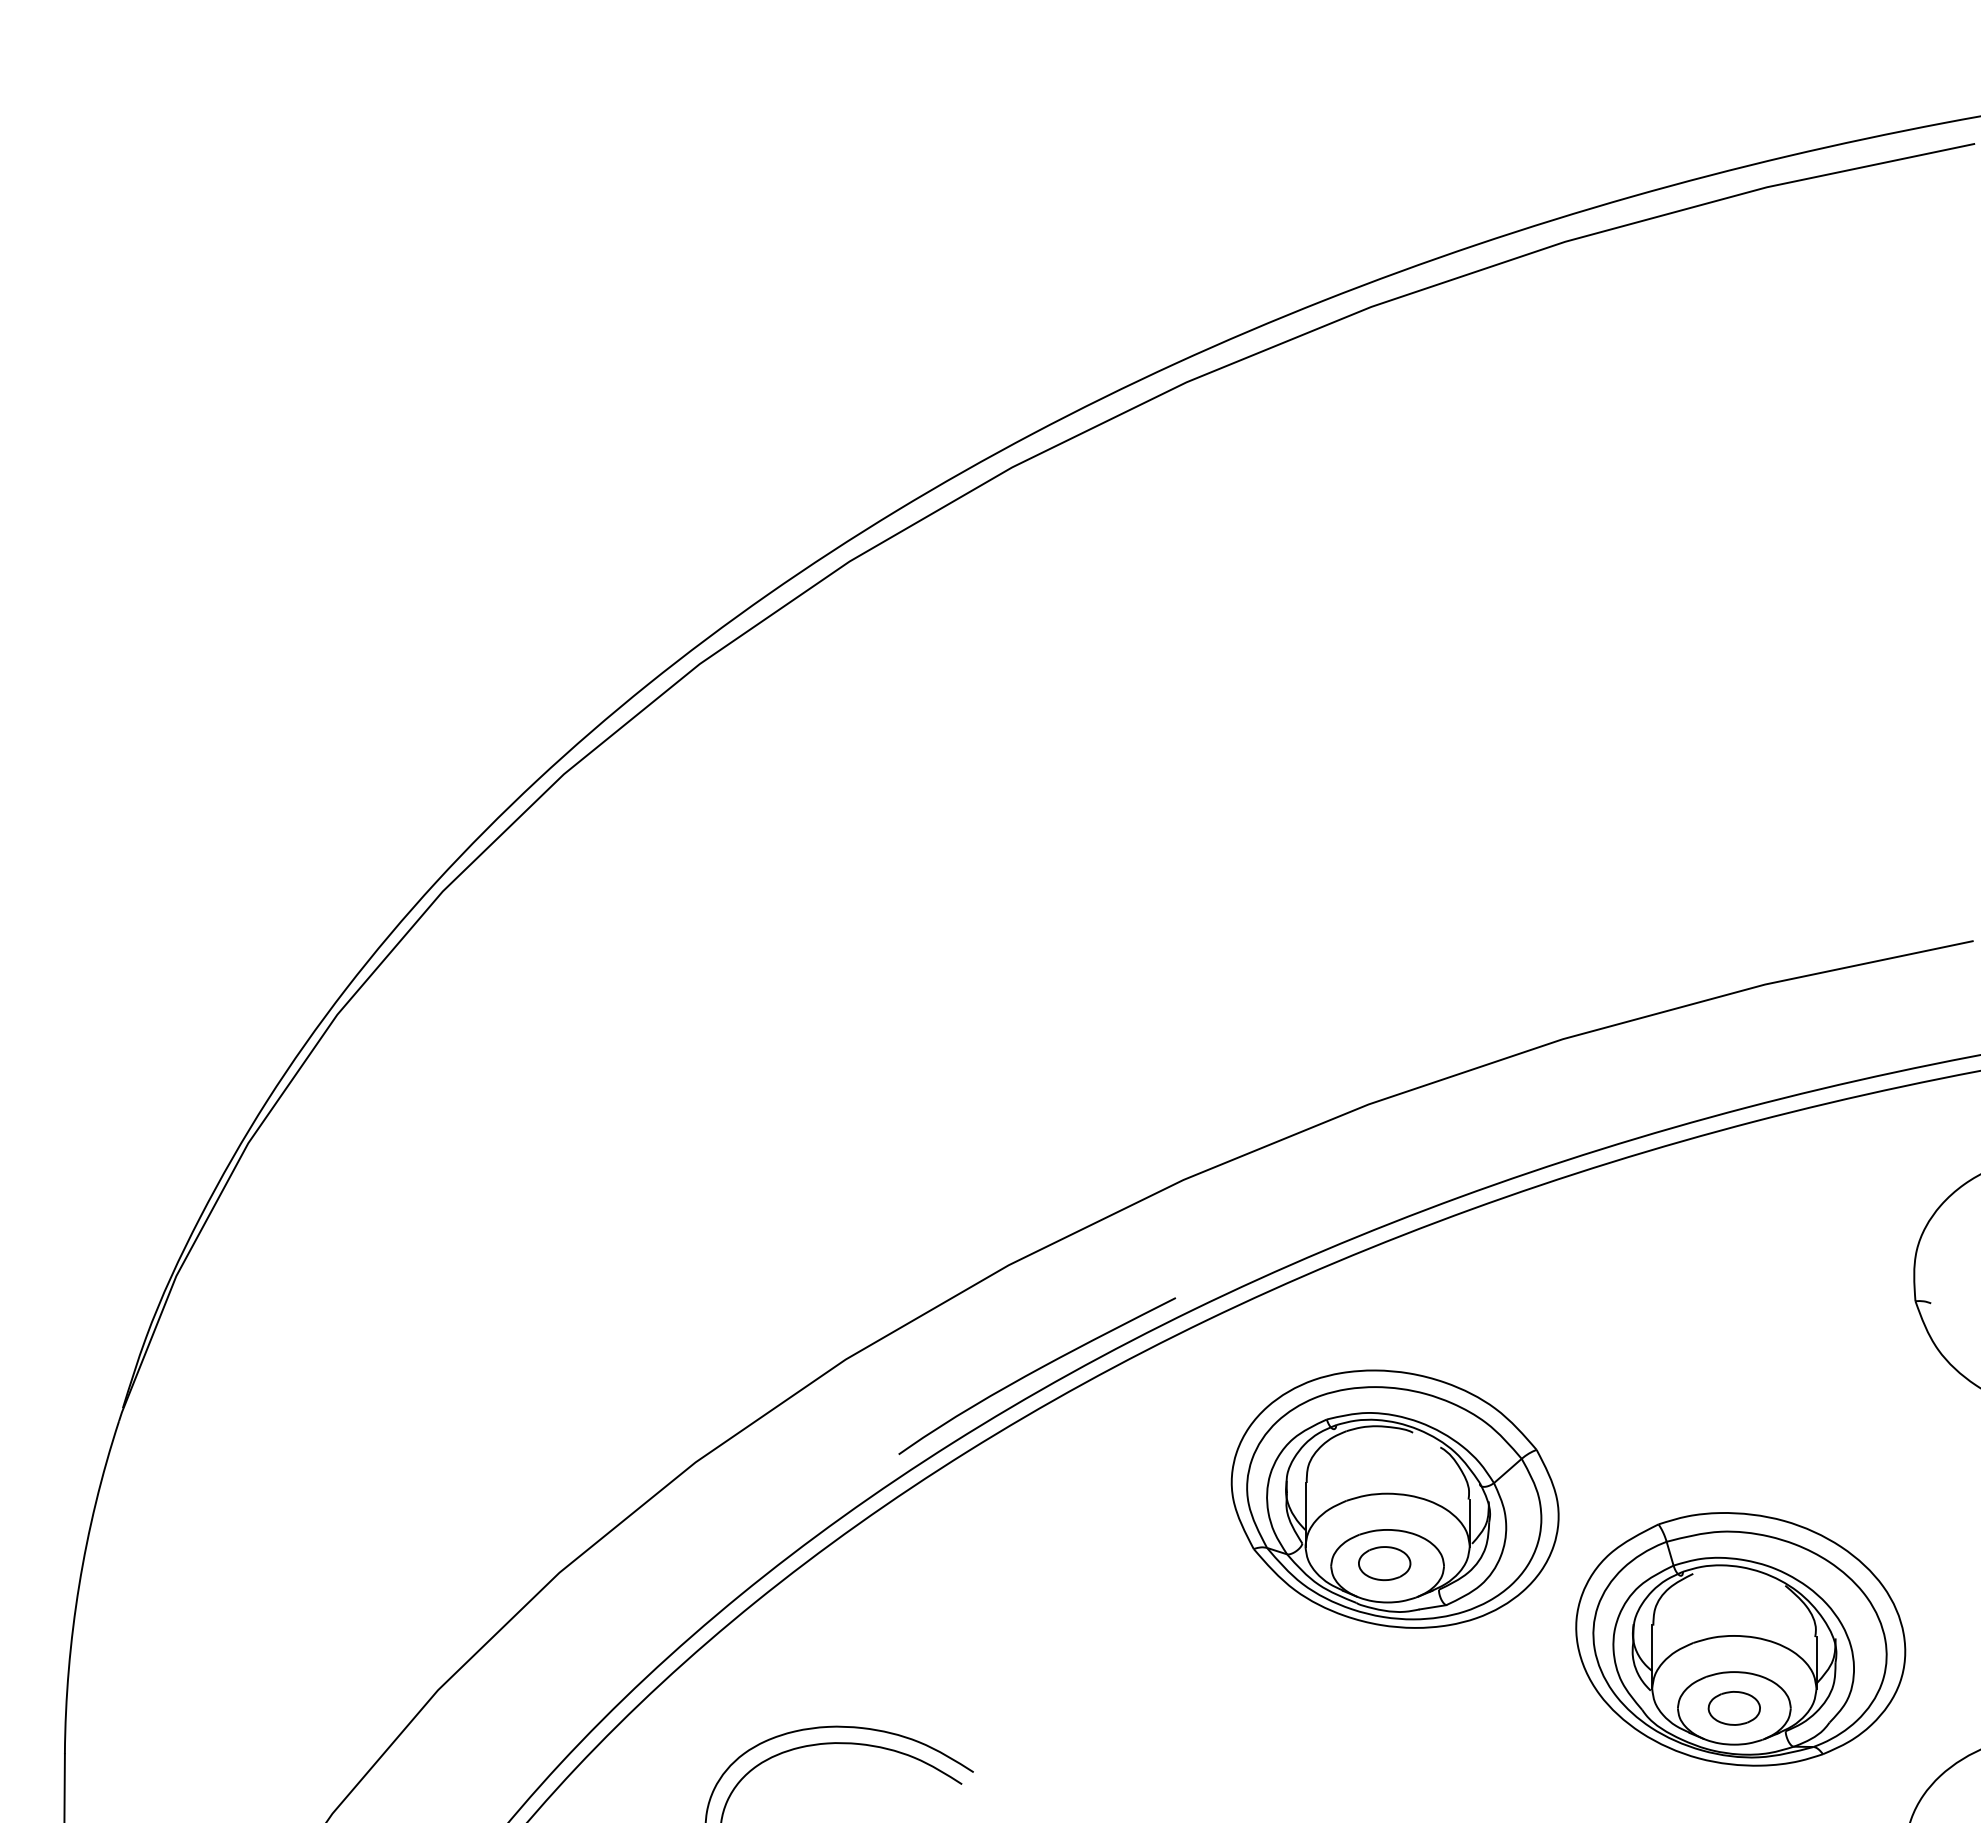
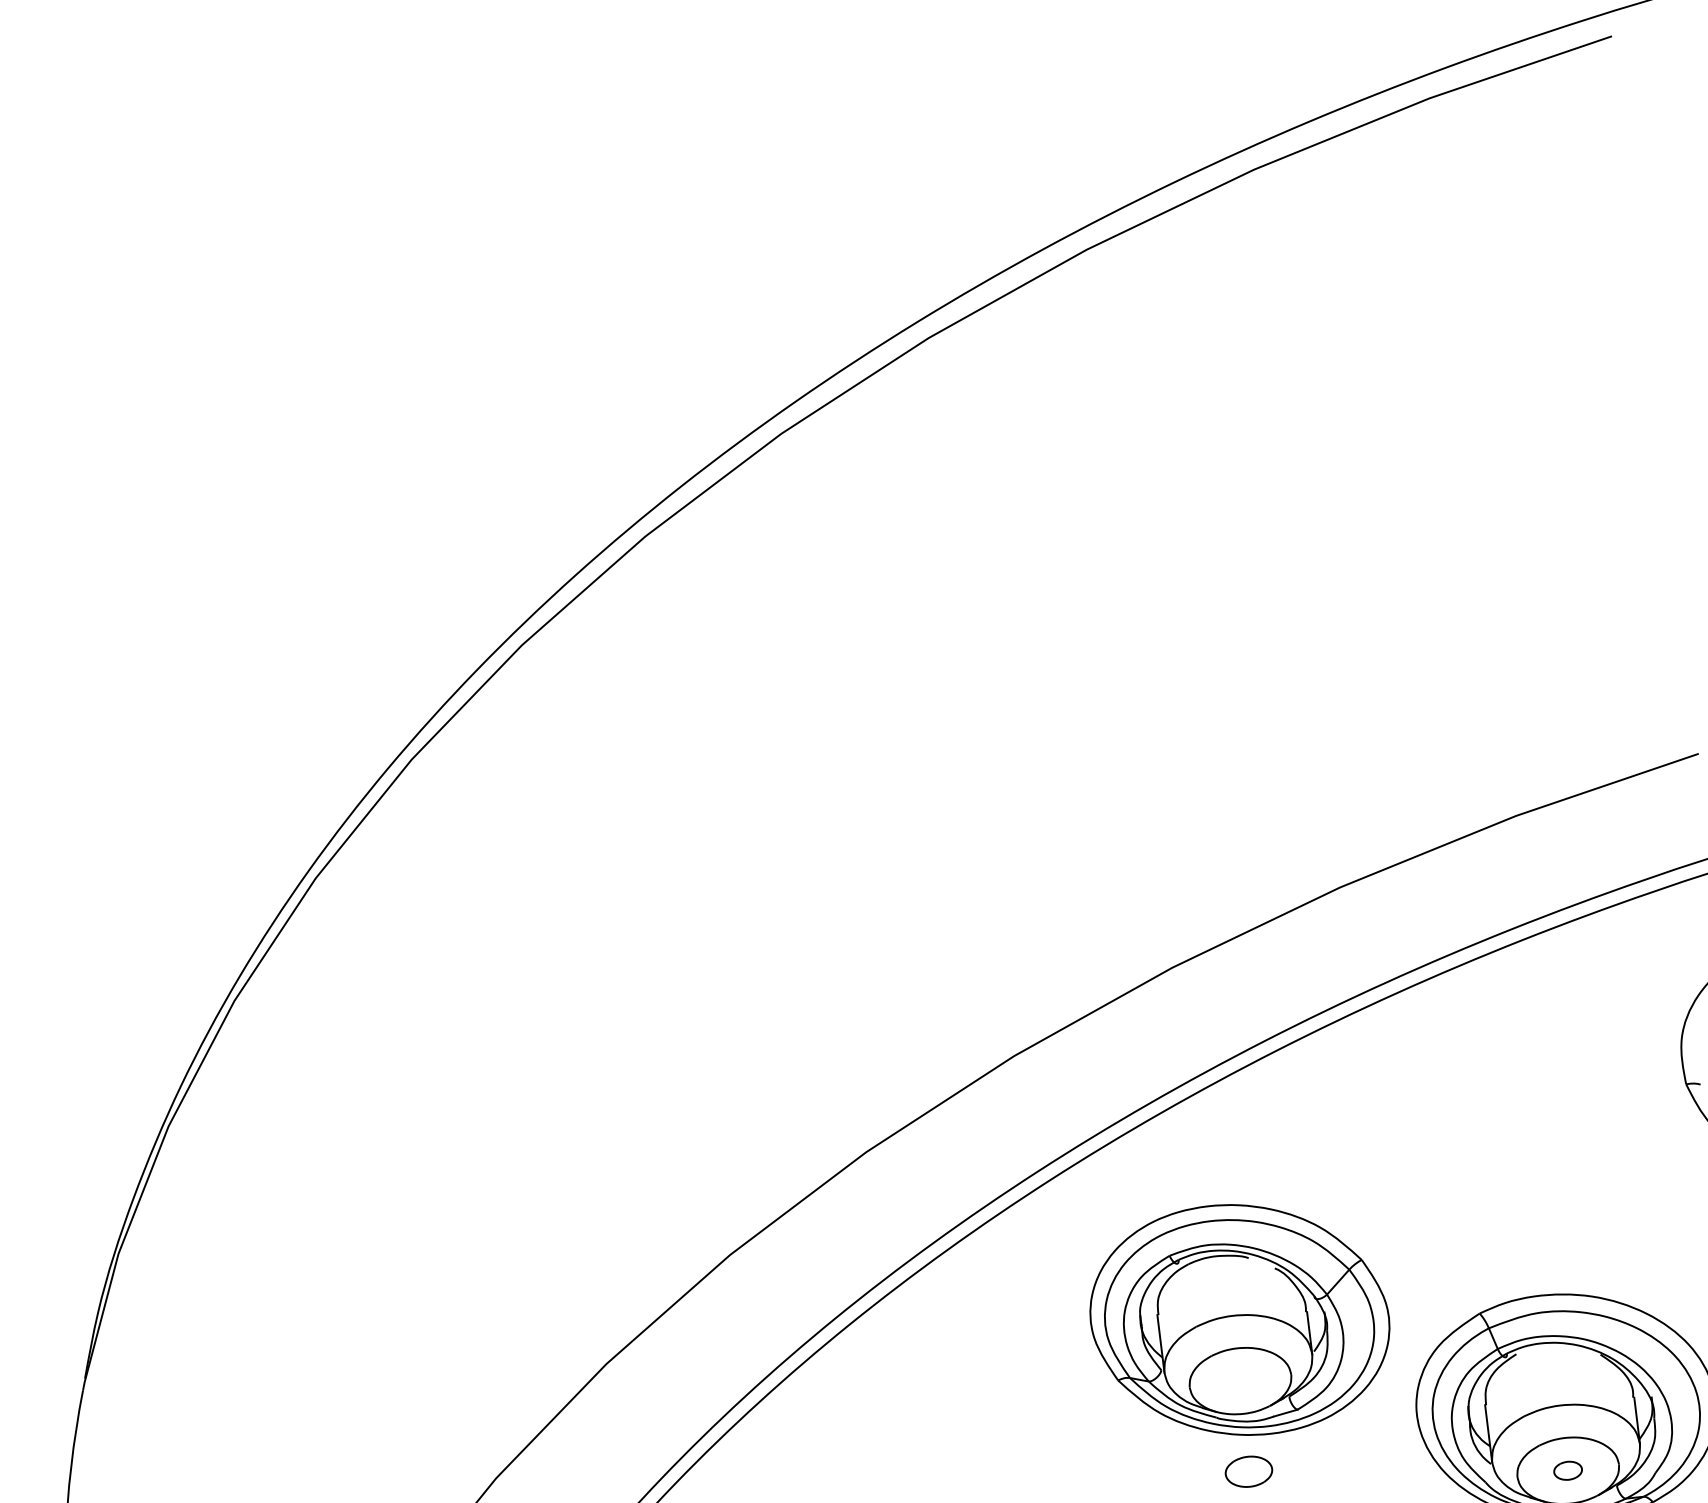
curve: (1036, 1371) -> (903, 1244), removed
part: (1384, 1563) -> (1248, 1471), moved
part: (1733, 1708) -> (1567, 1470), size x0.6

